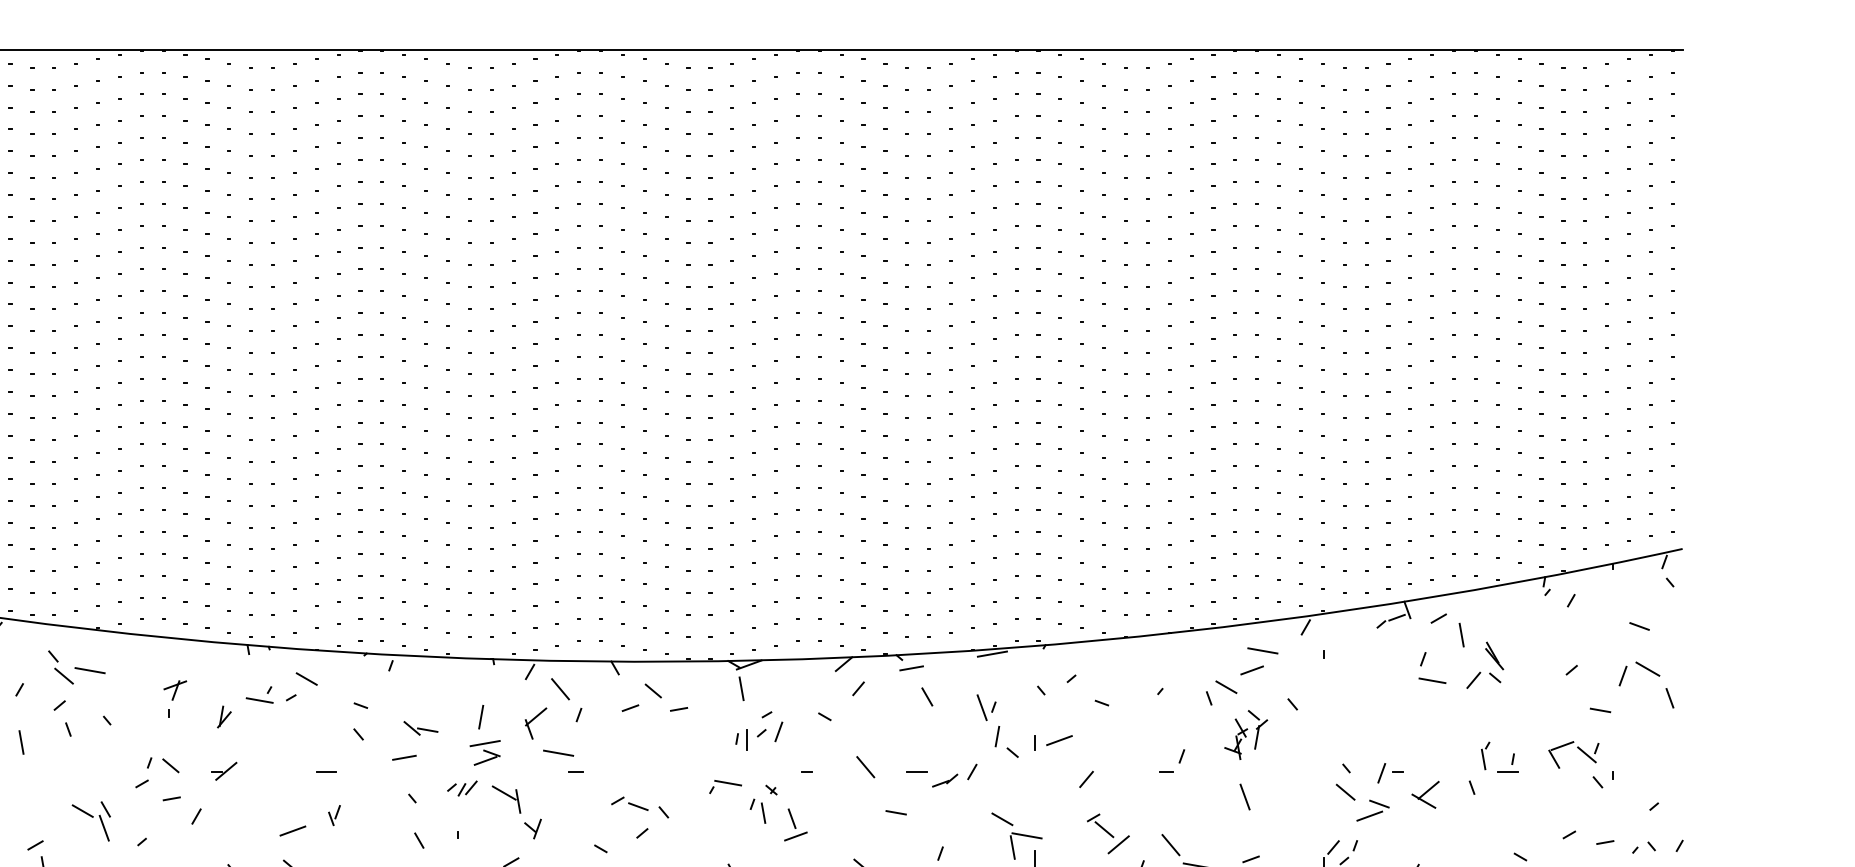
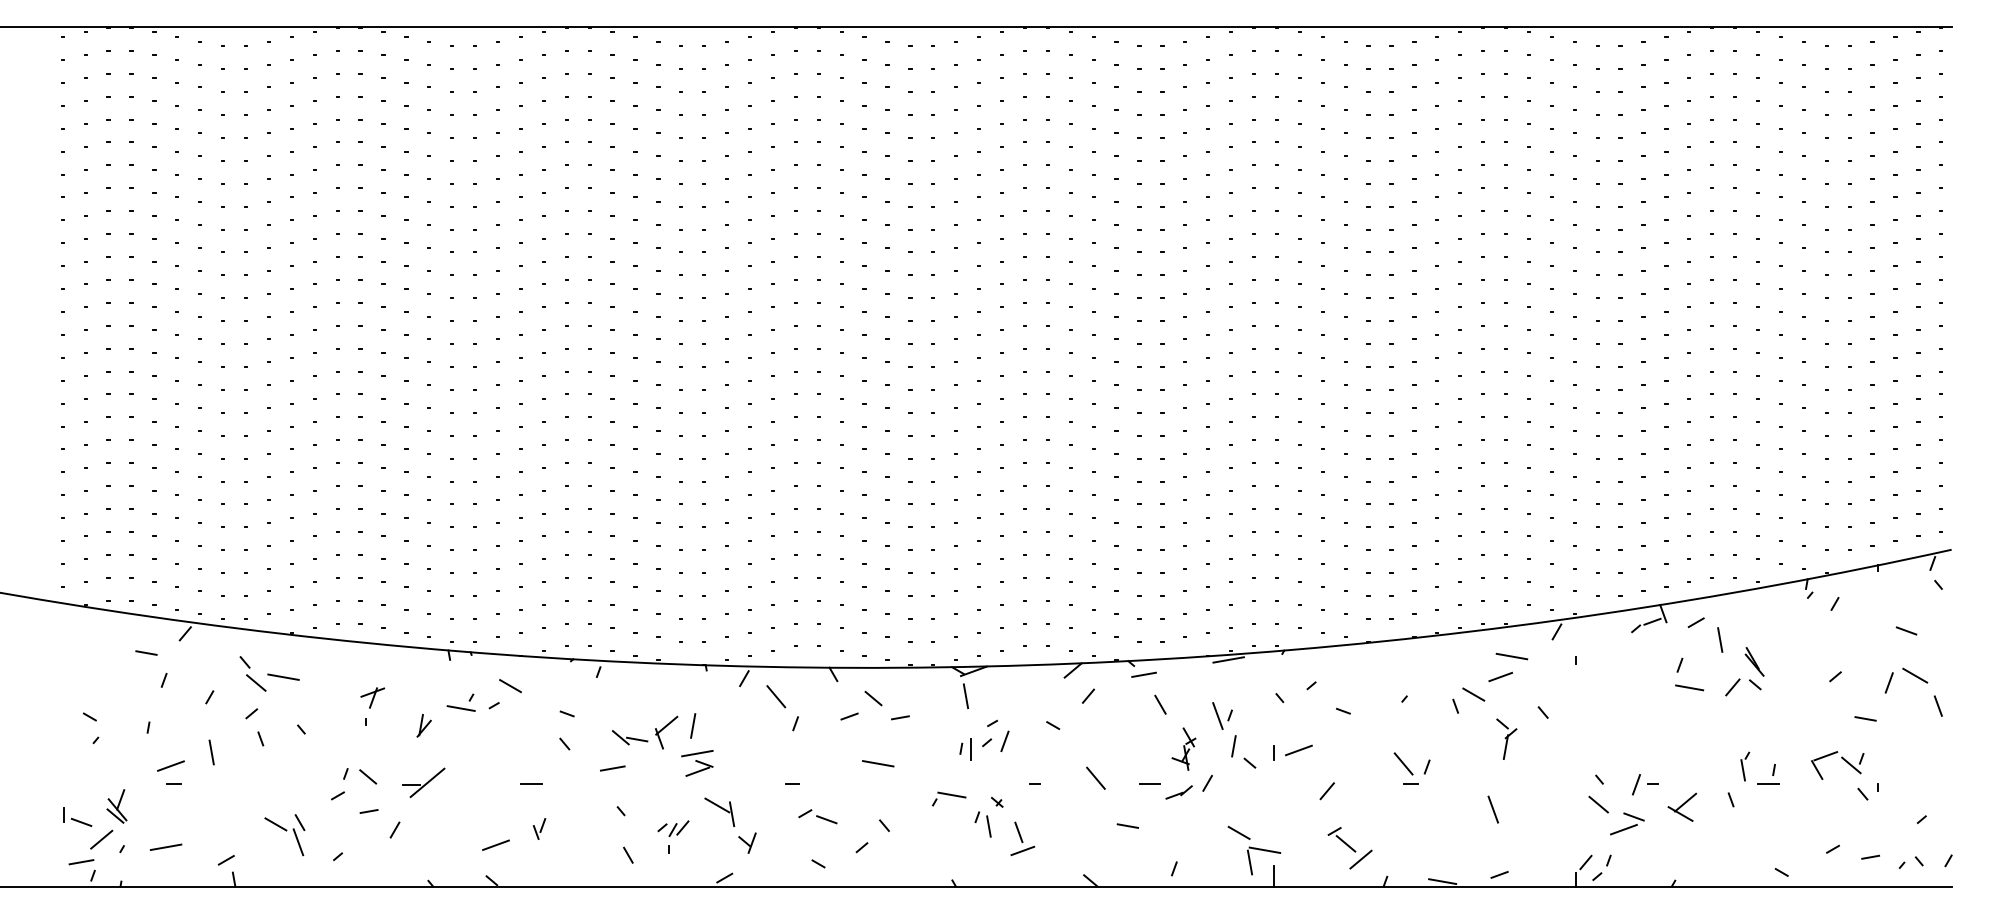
part: (535, 723) -> (666, 732), moved
part: (1235, 738) -> (1183, 748), moved
line: (558, 753) -> (878, 763), moved
part: (223, 771) -> (423, 782), size x1.6
part: (462, 788) -> (673, 828), moved
part: (629, 803) -> (817, 816), moved
line: (1170, 844) -> (1403, 763), moved

